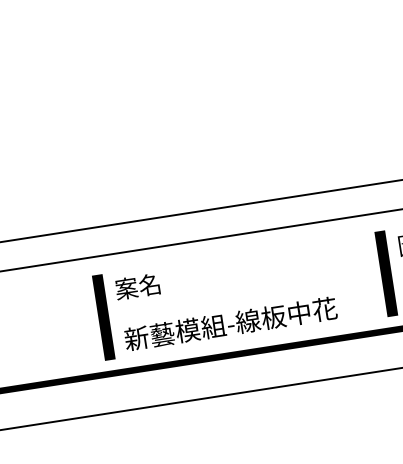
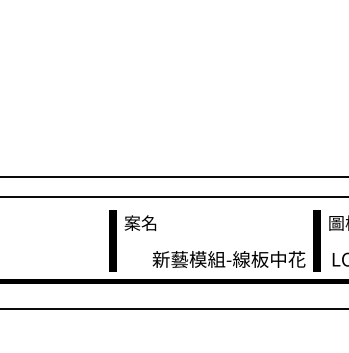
text: (230, 324) -> (228, 259), moved

